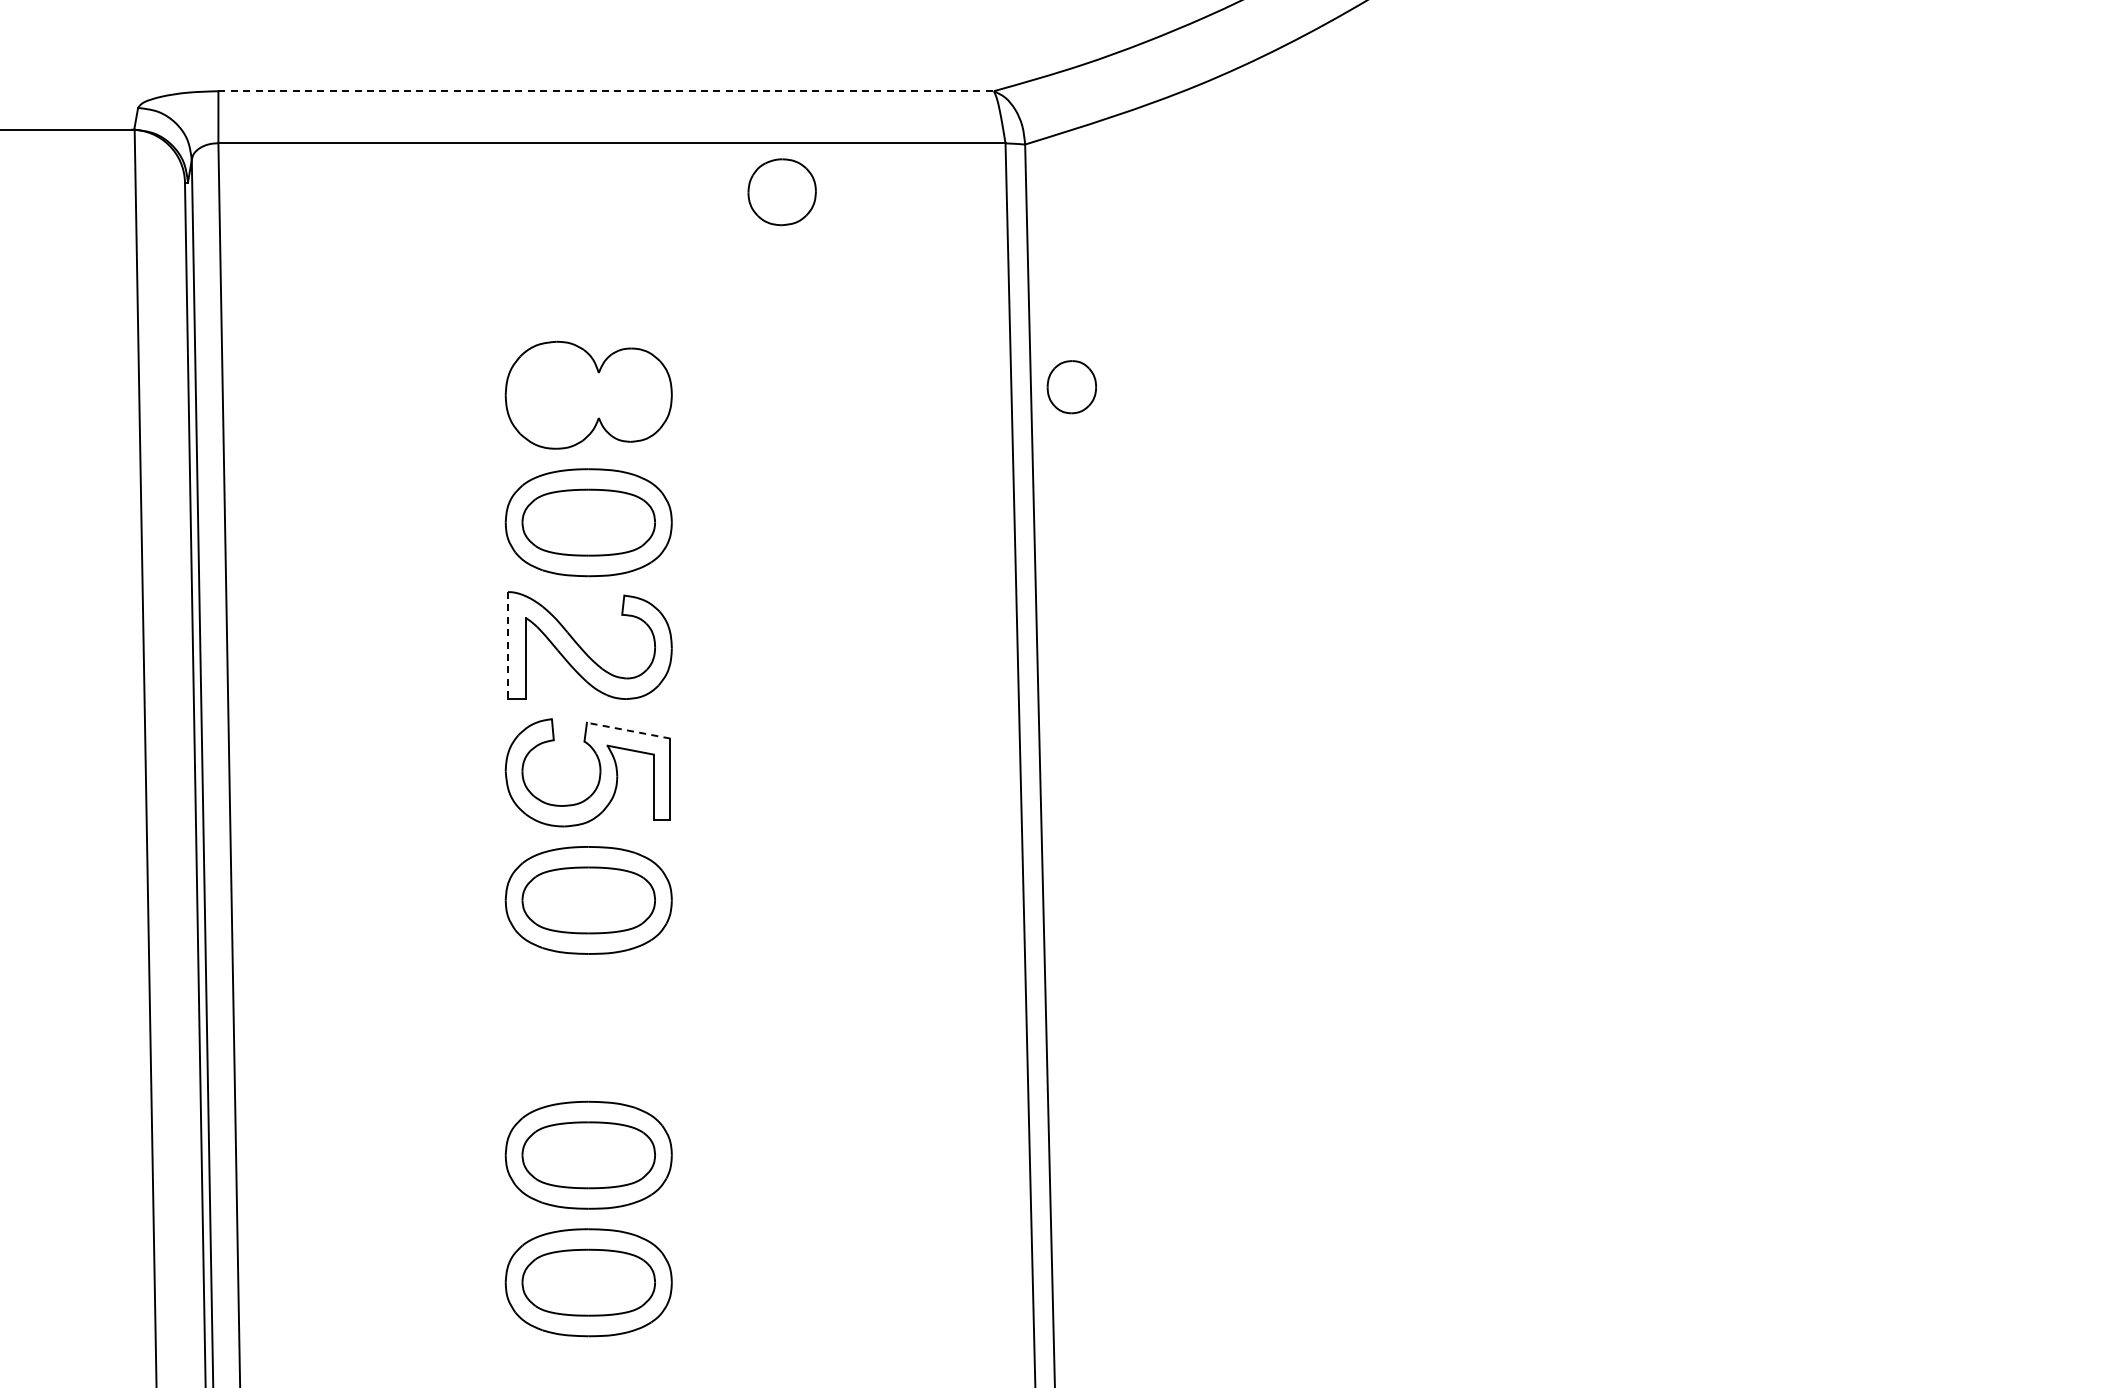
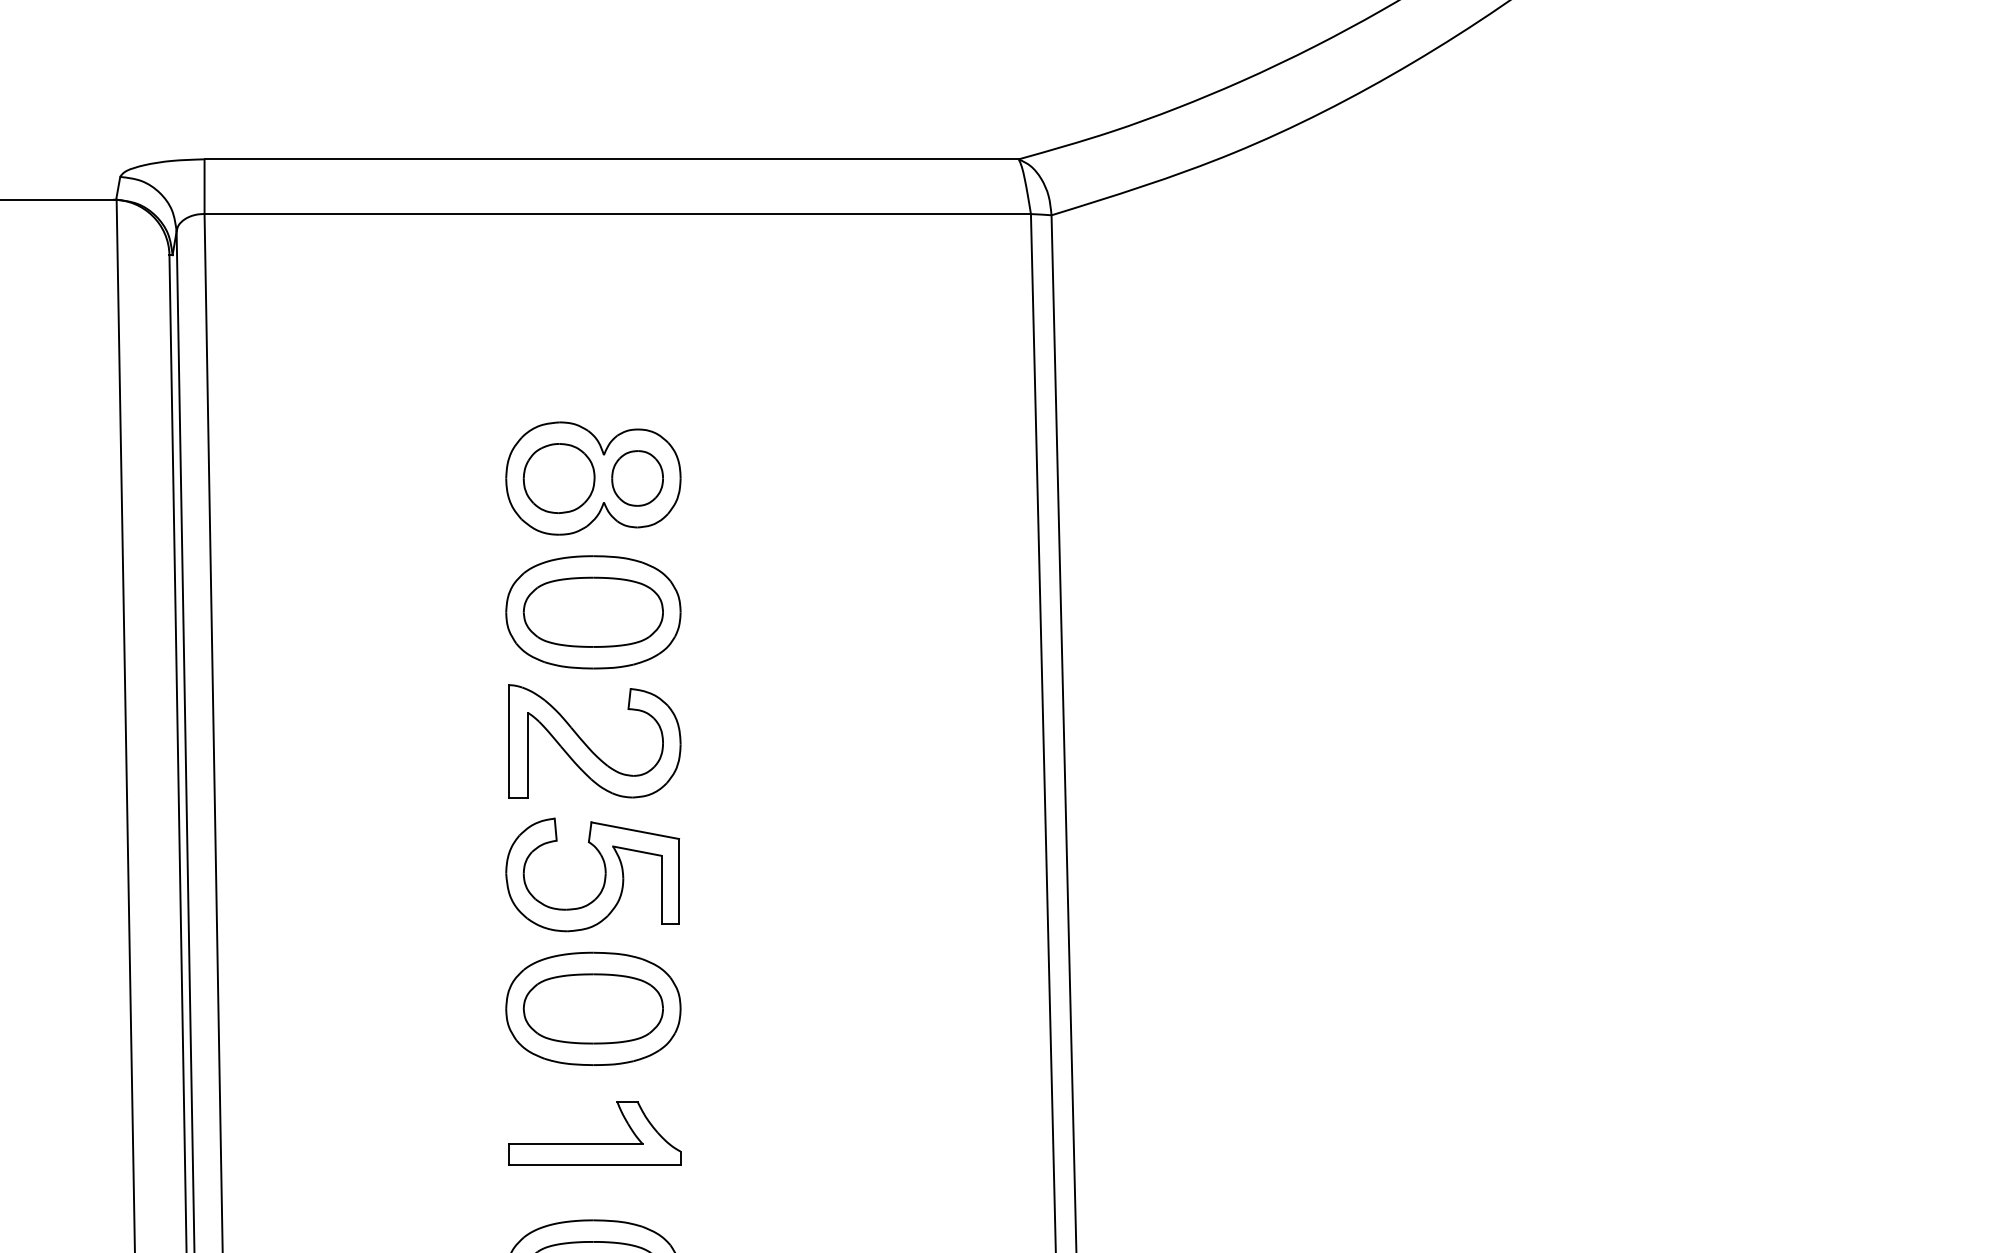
line: (606, 91) -> (612, 159), dashed -> solid
part: (781, 192) -> (558, 478), moved
part: (1071, 387) -> (637, 478), moved
line: (508, 645) -> (509, 741), dashed -> solid
line: (628, 730) -> (635, 830), dashed -> solid
part: (589, 1028) -> (594, 1143), added

